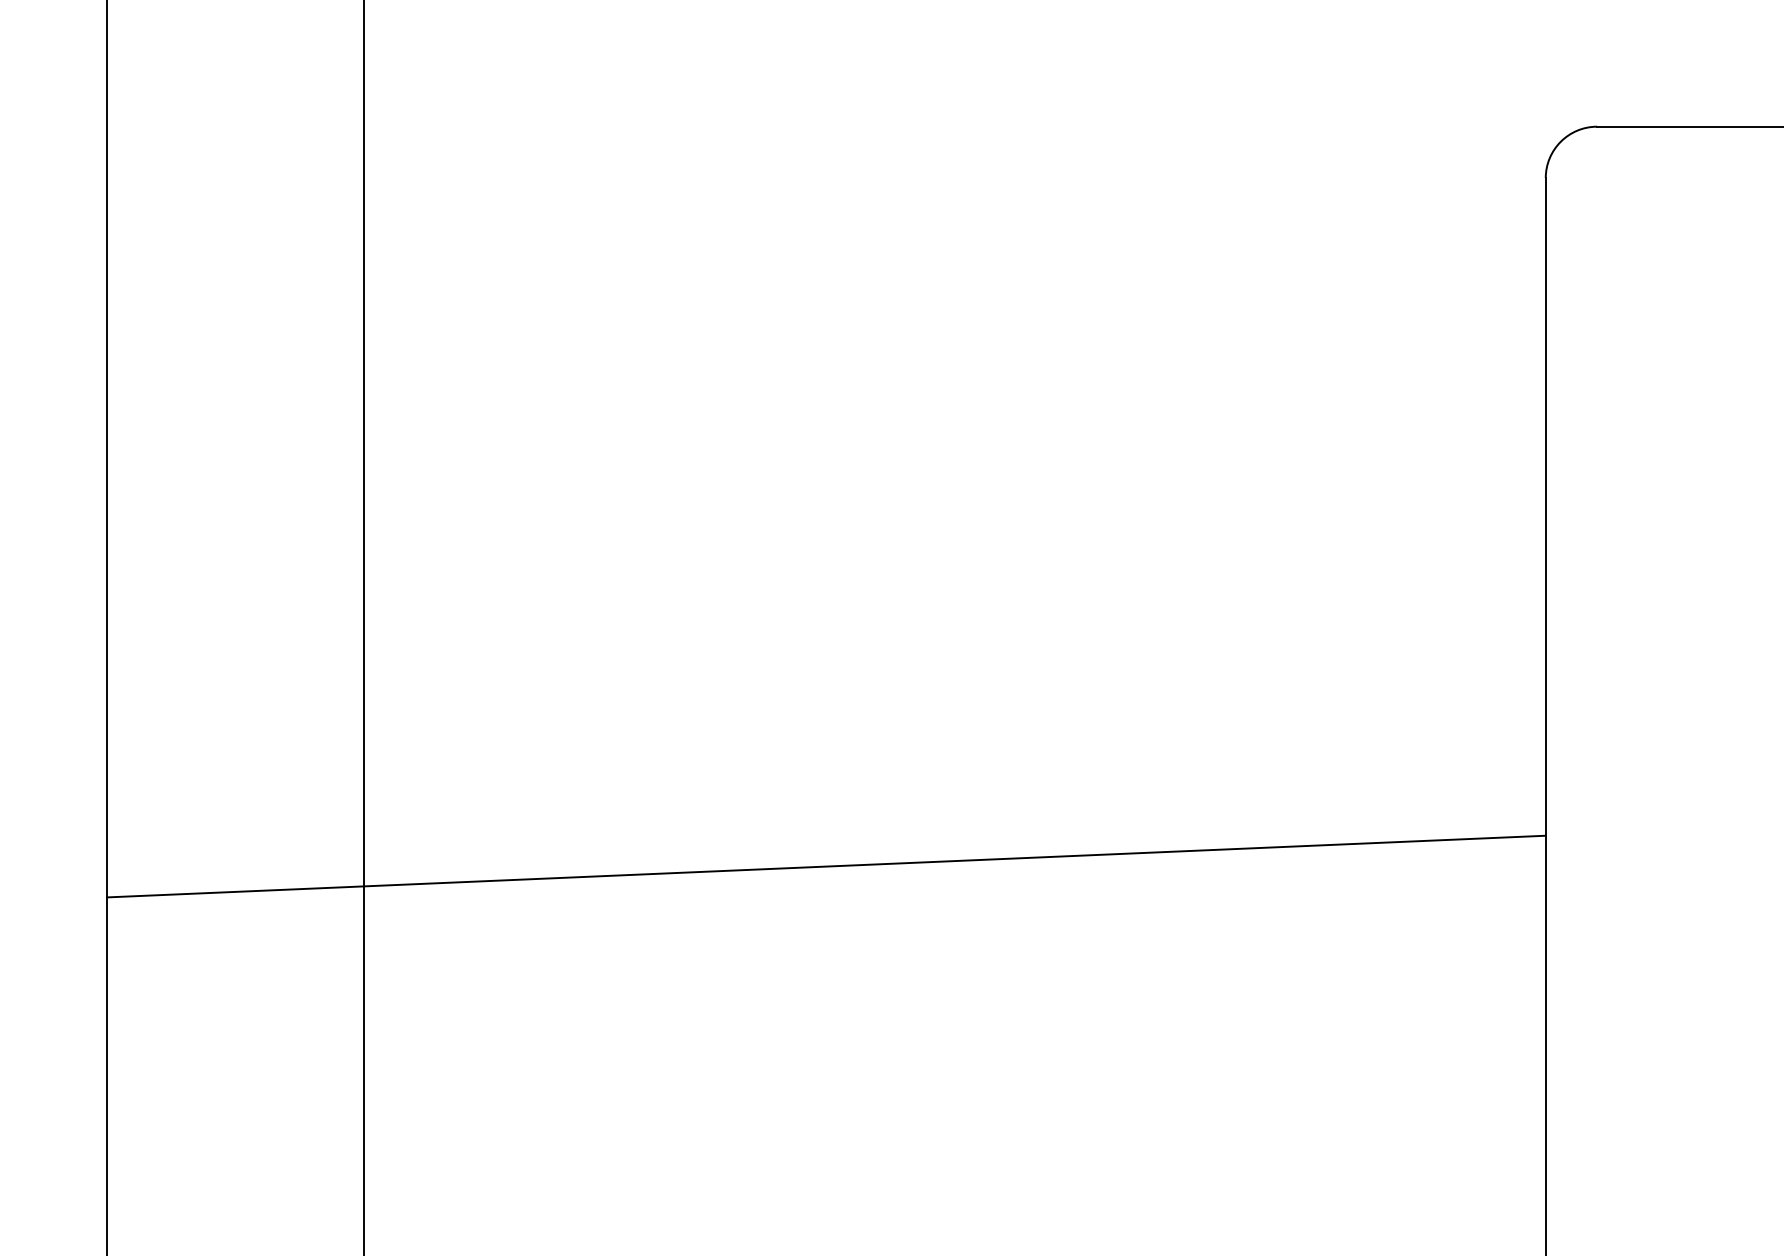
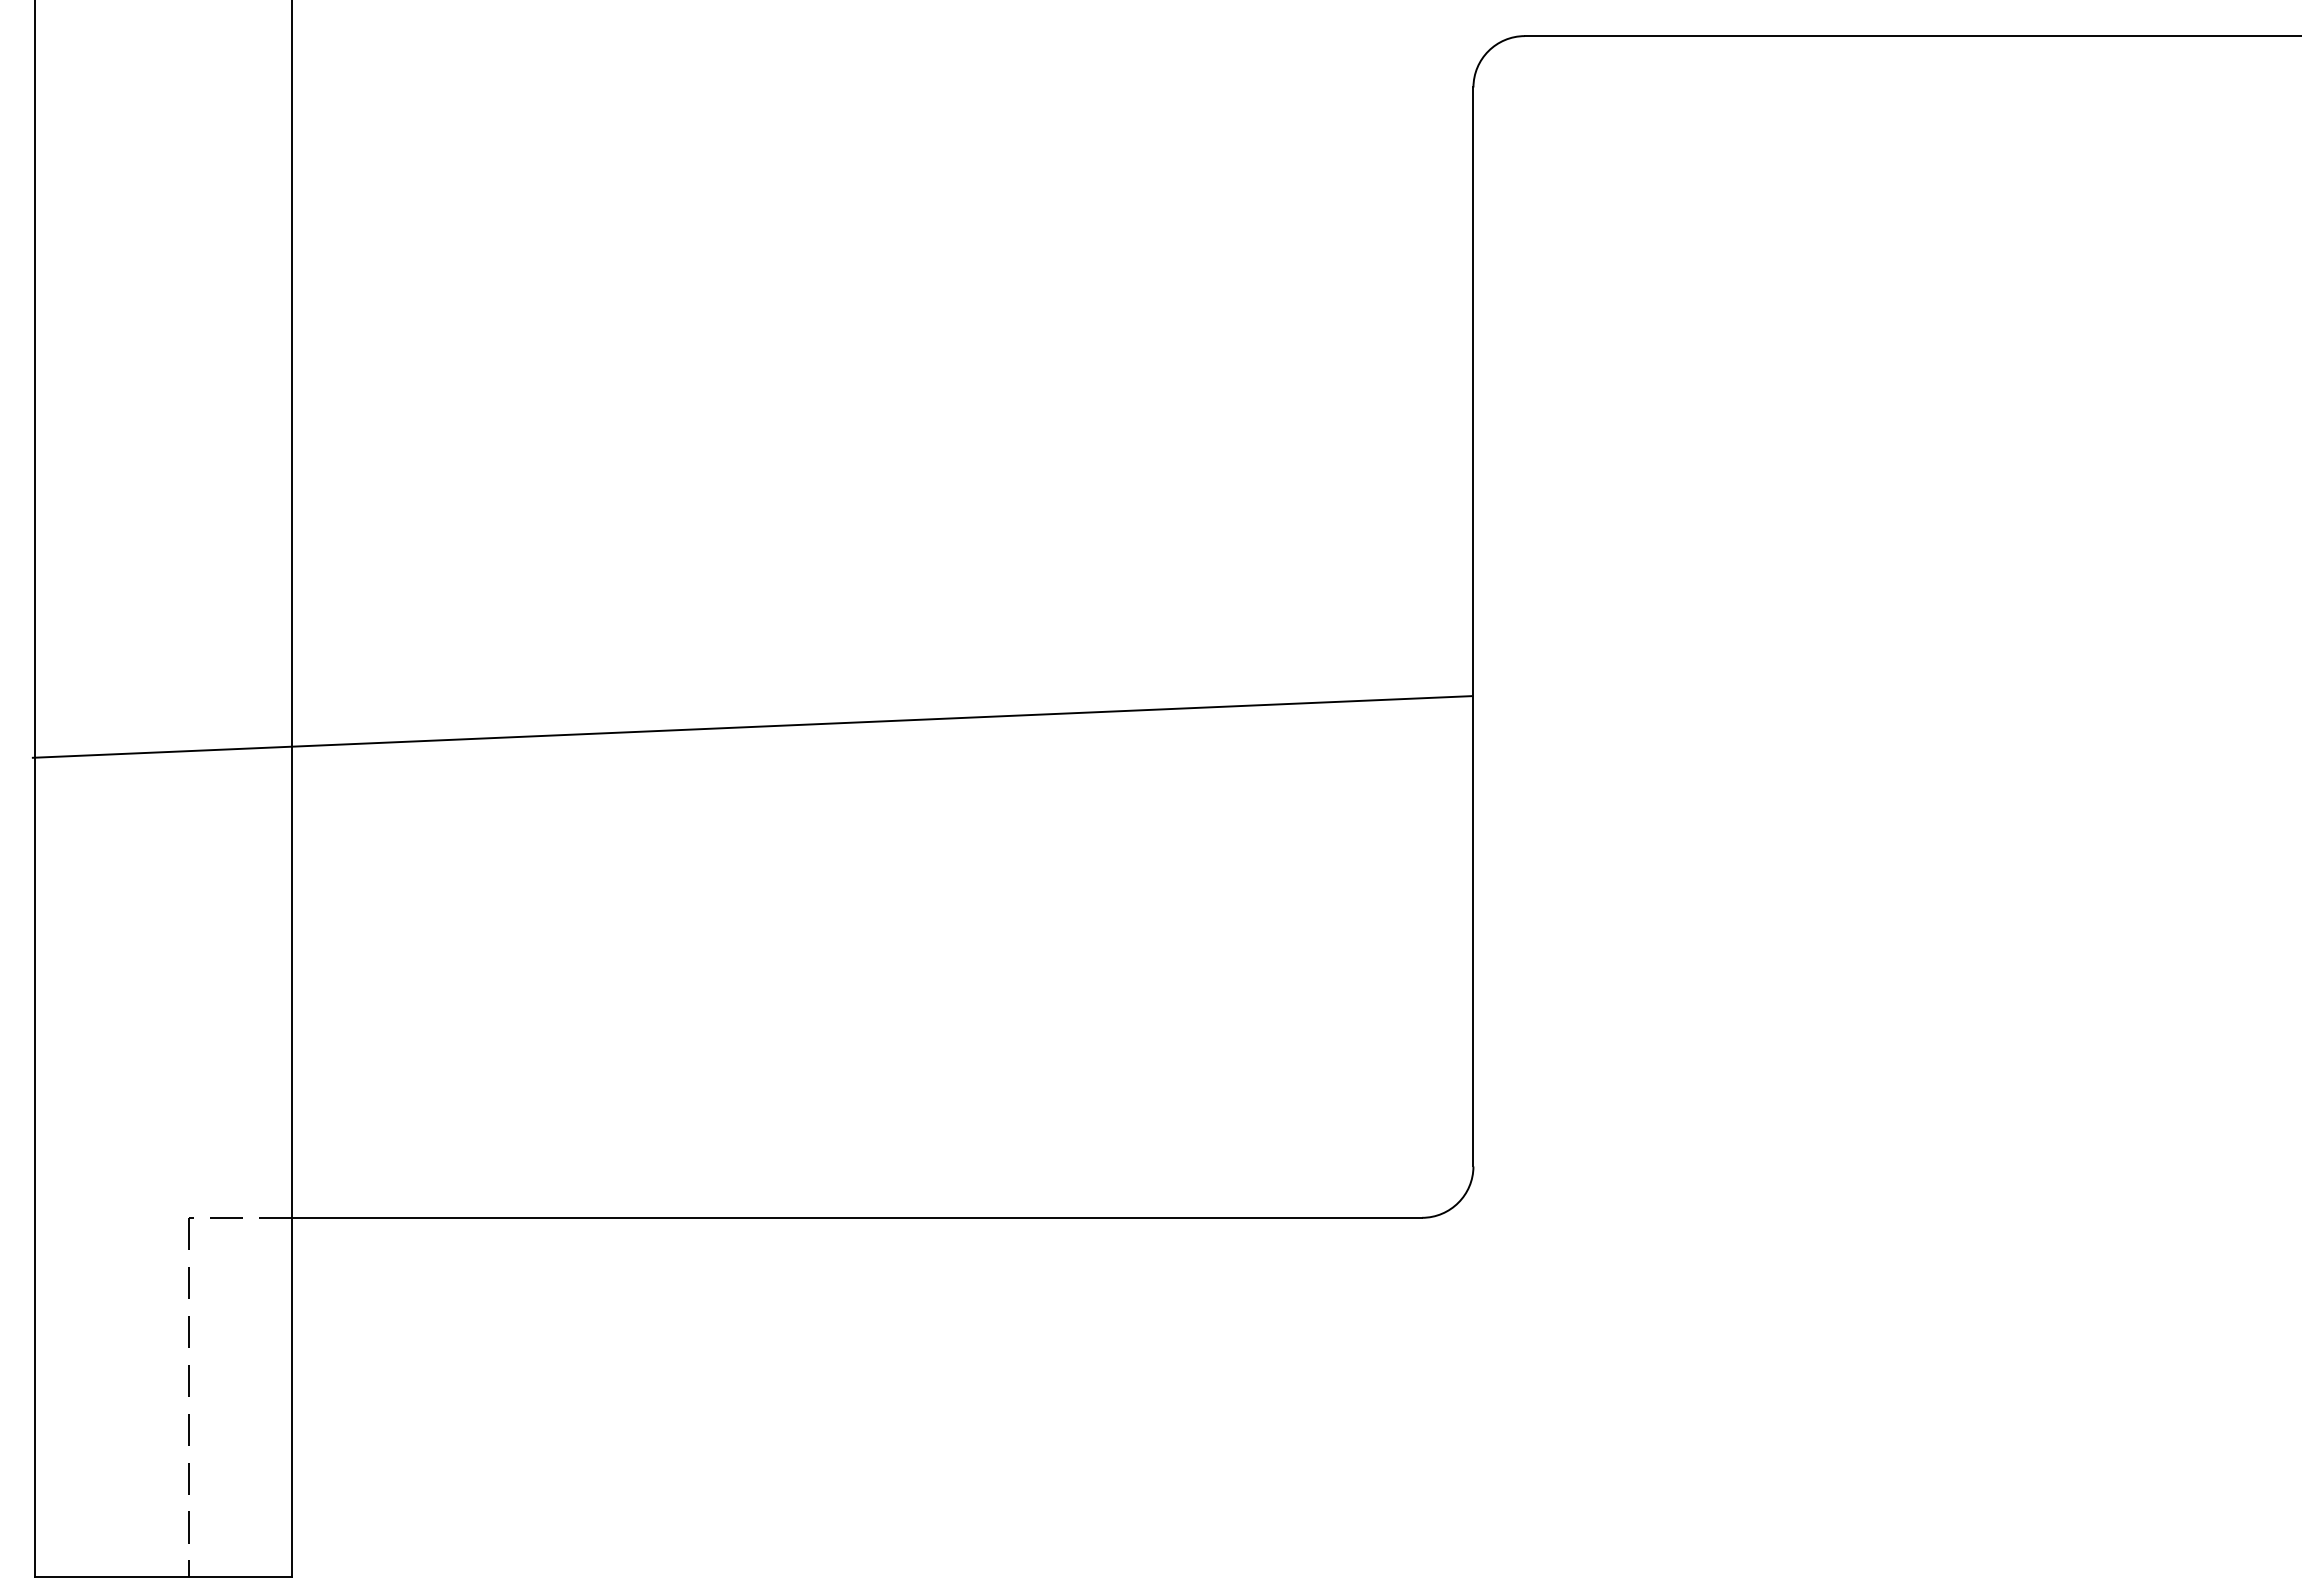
line: (825, 866) -> (751, 726), moved

